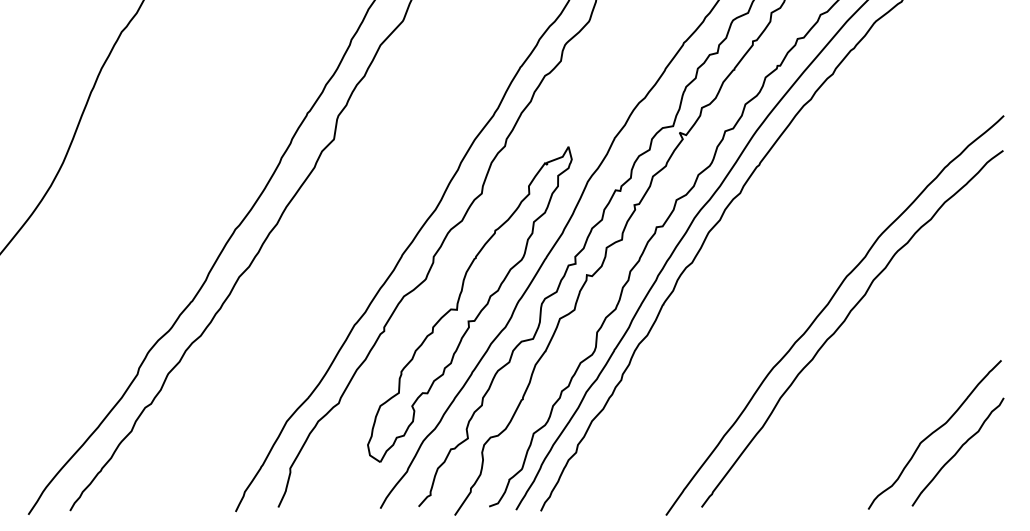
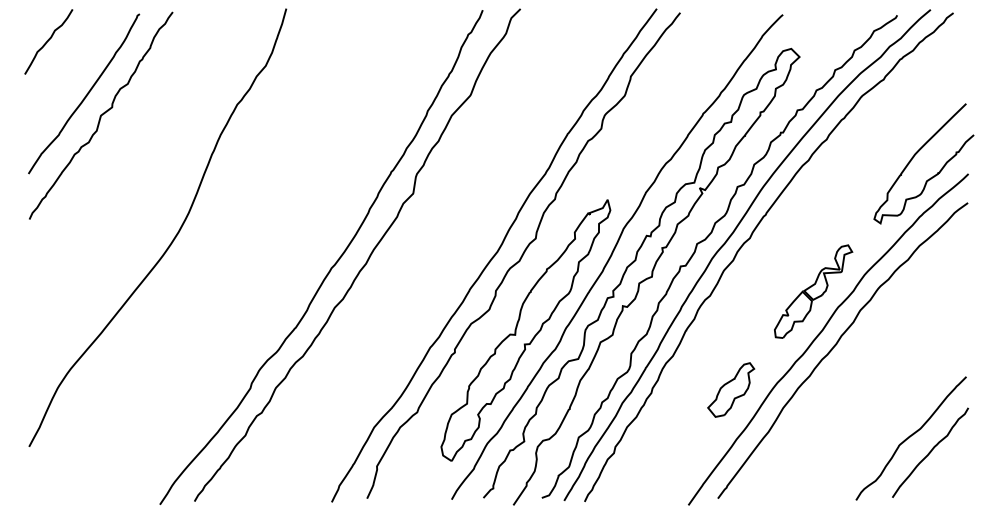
curve: (938, 95) -> (914, 157), added
part: (816, 257) -> (813, 291), added
part: (717, 375) -> (731, 389), added

